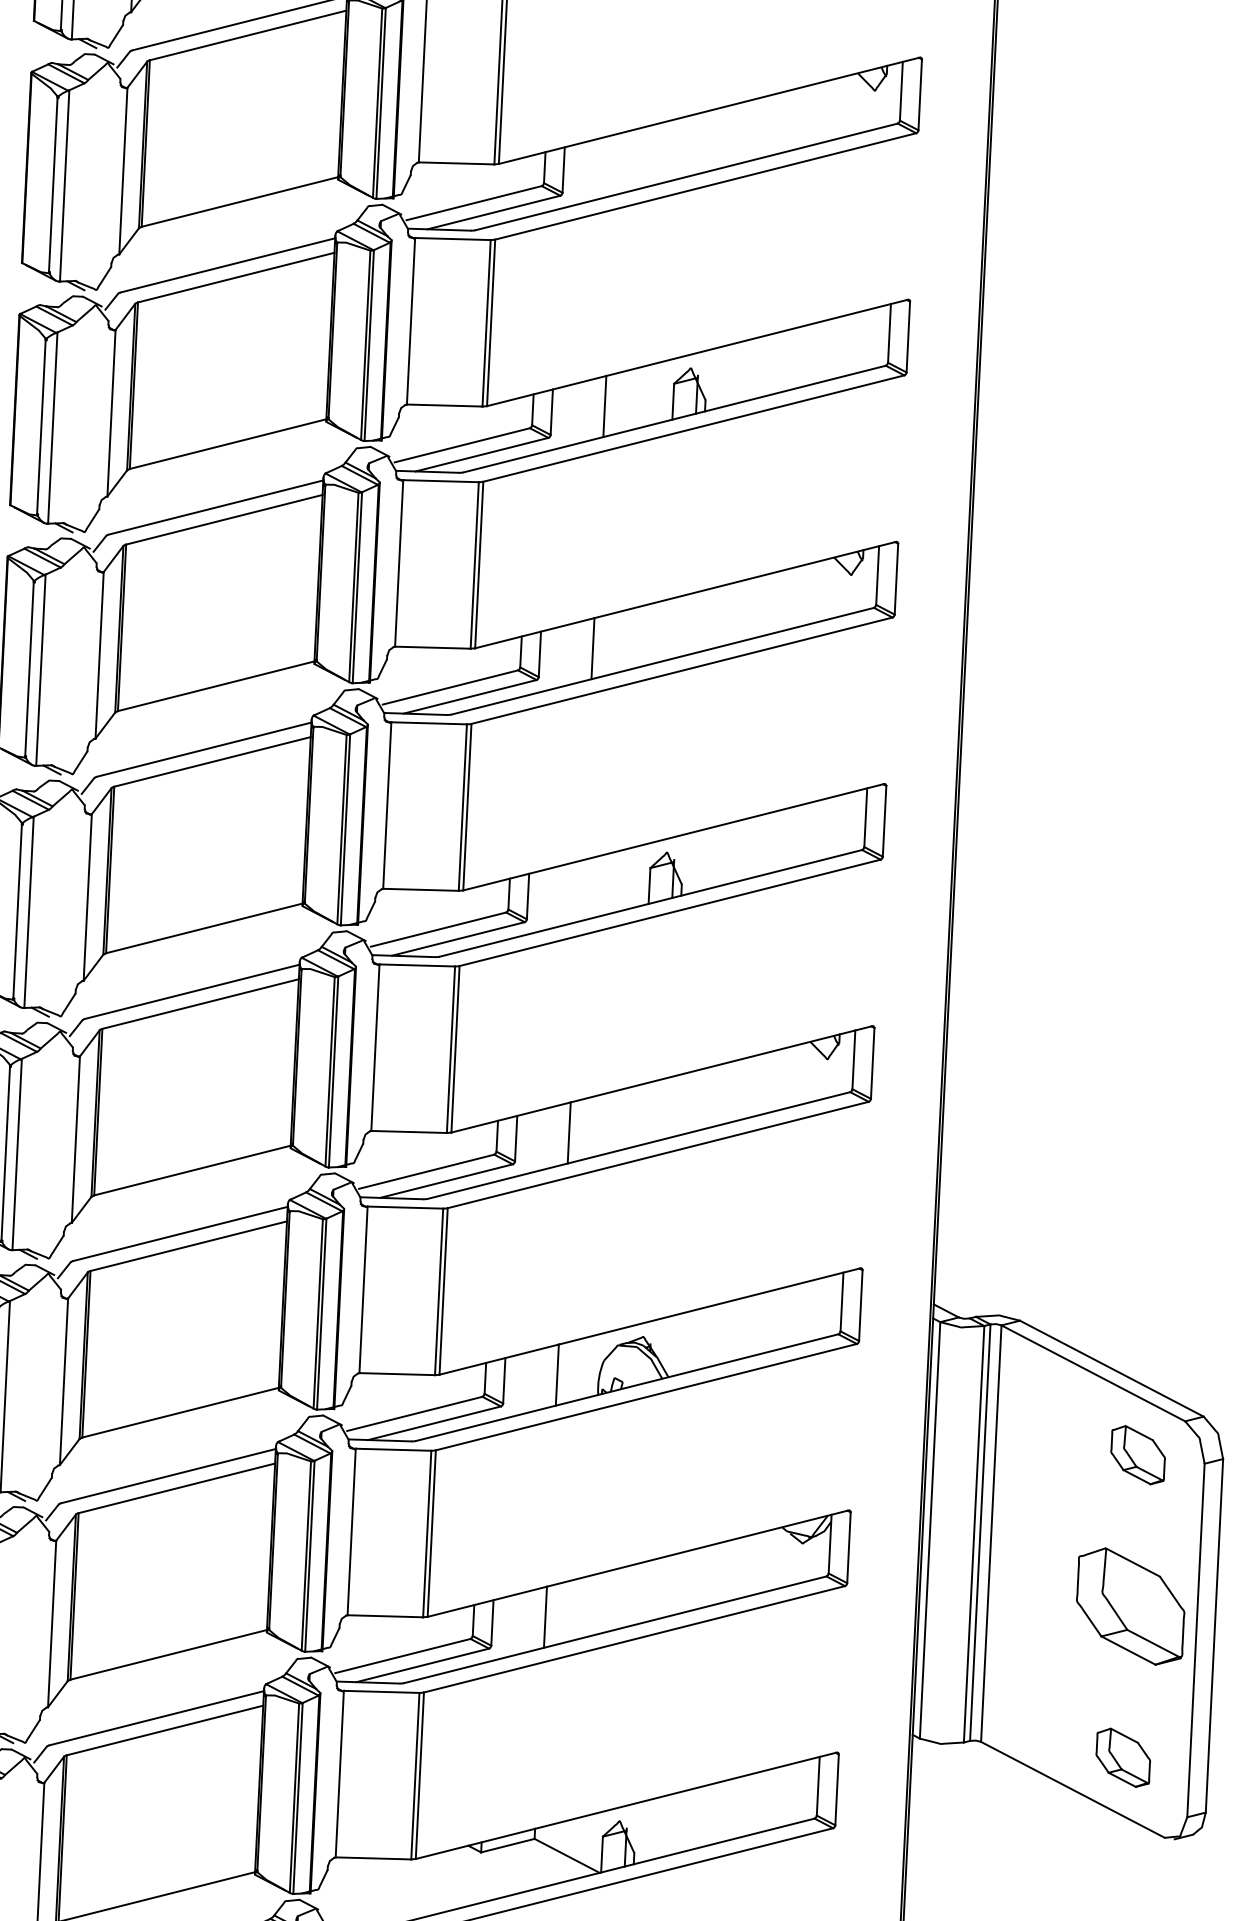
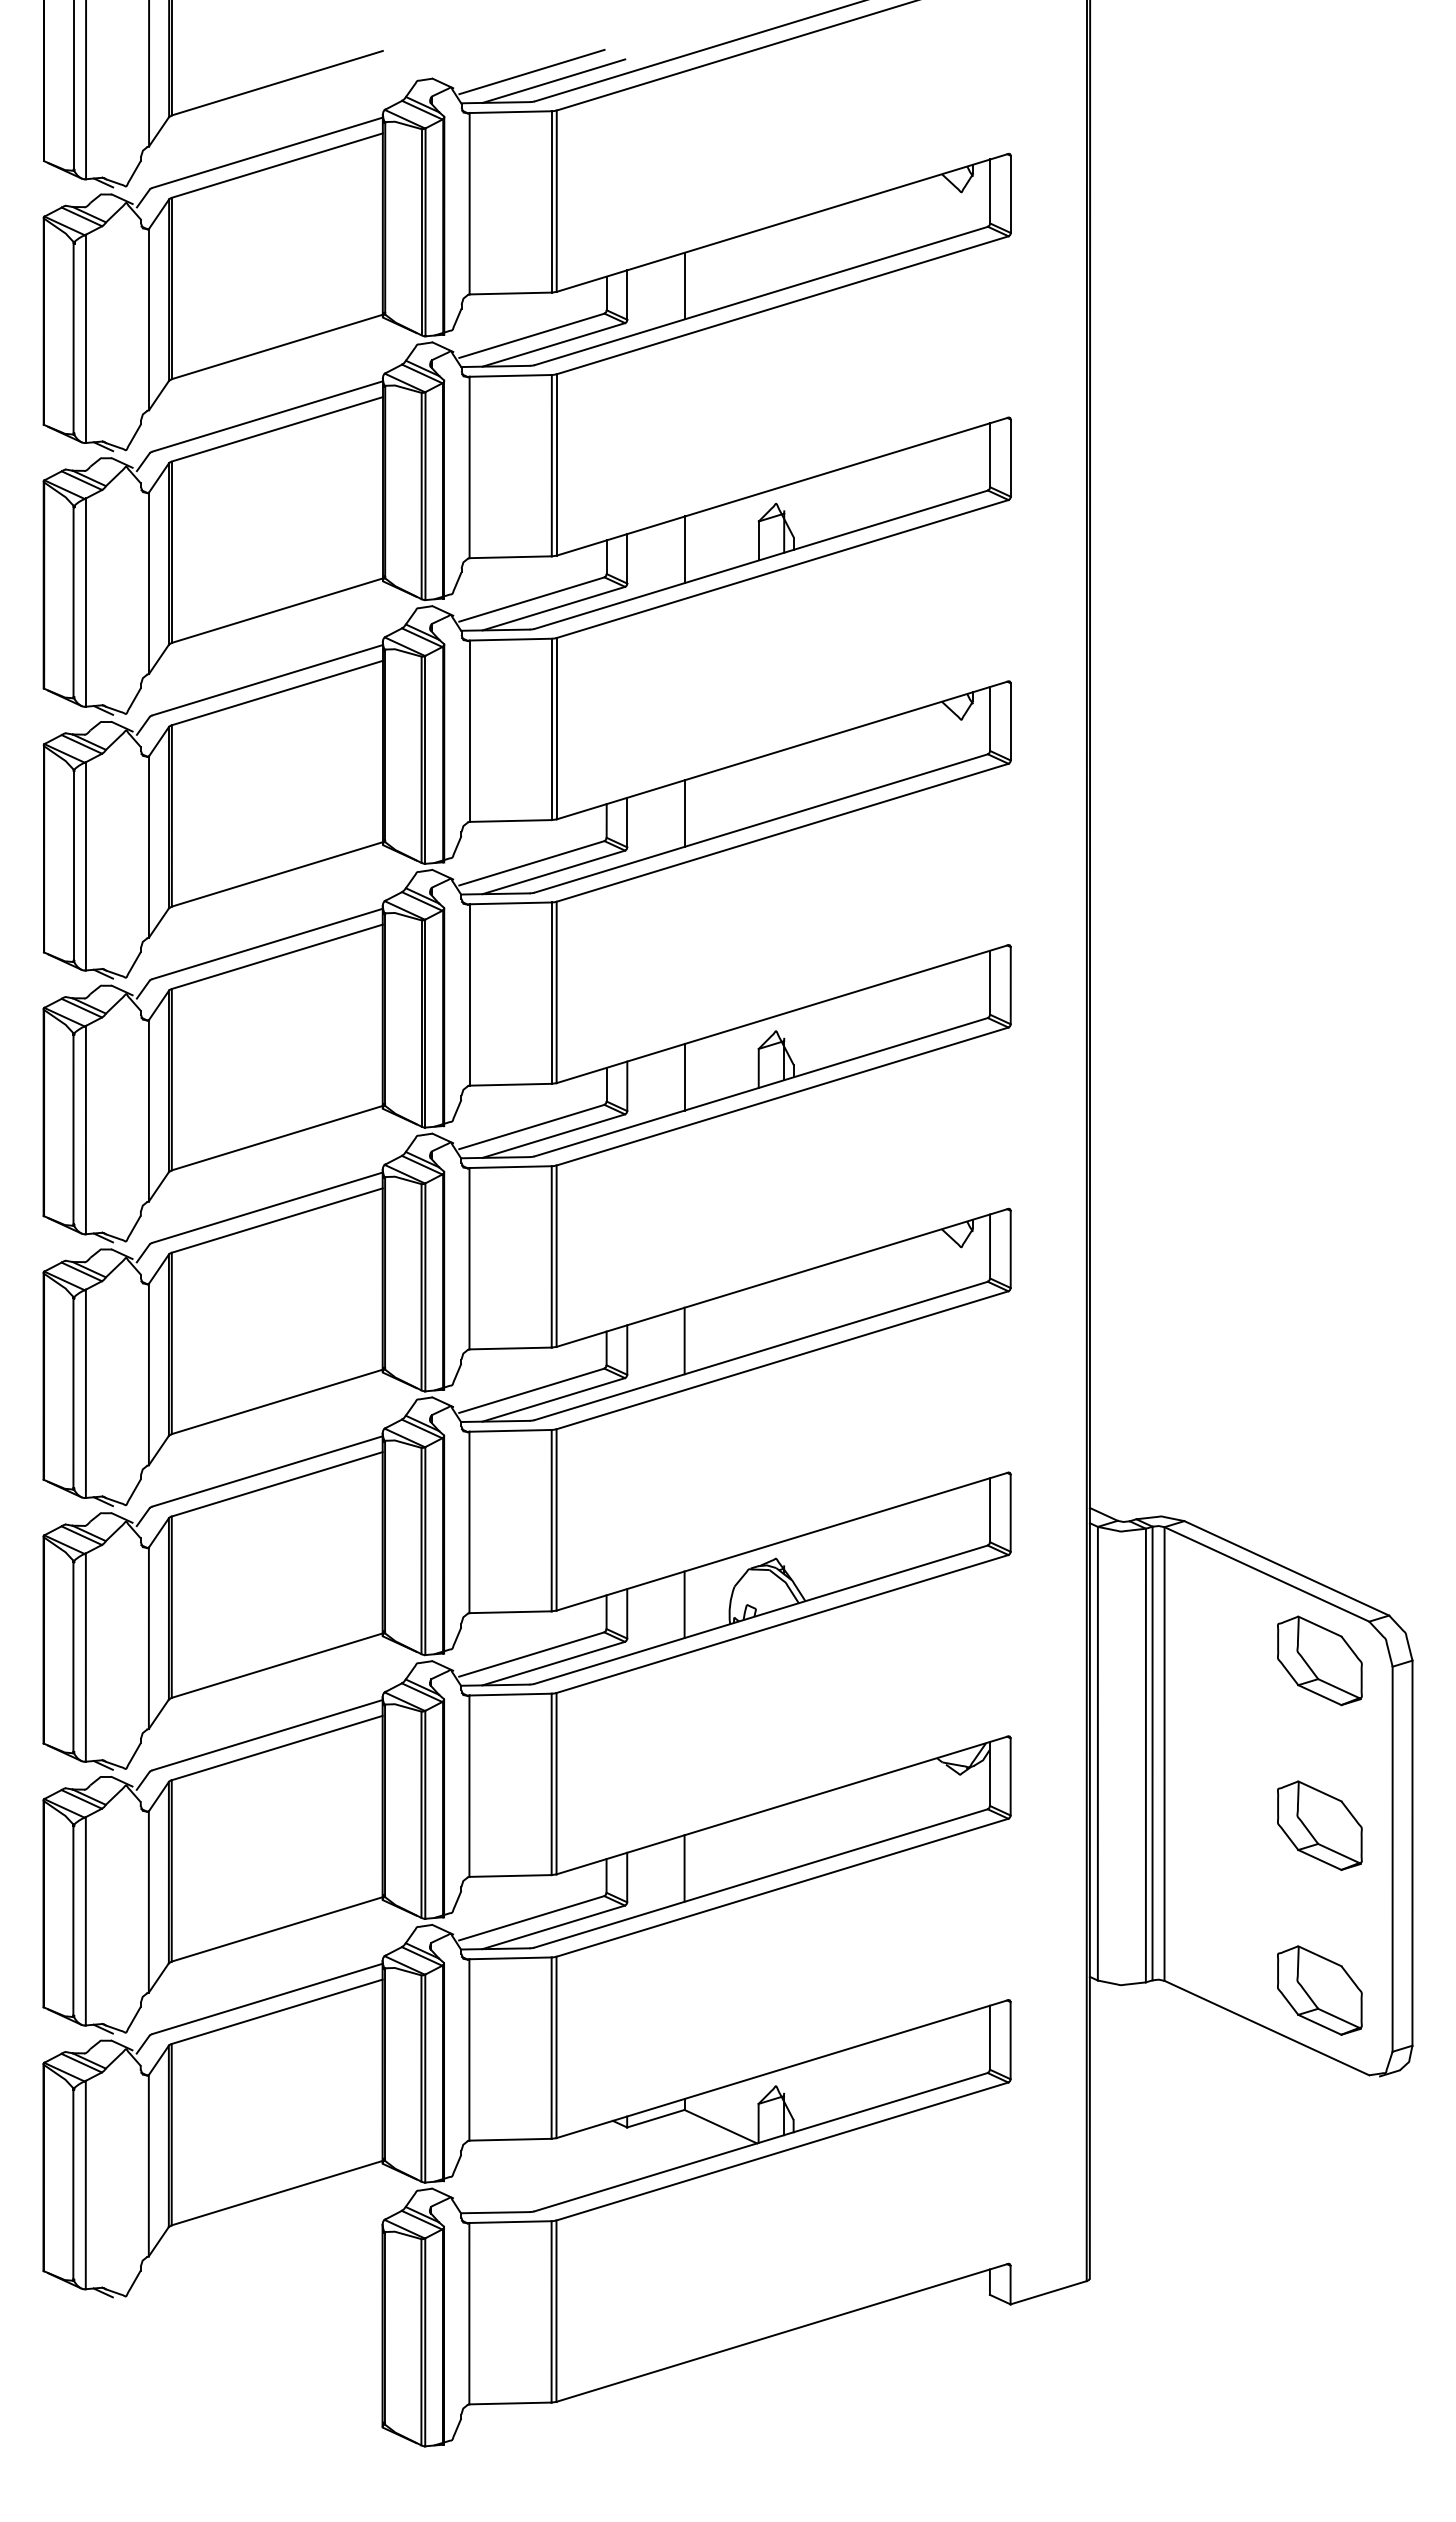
line: (616, 163) -> (684, 285), added
line: (580, 890) -> (684, 1076), added
part: (1137, 1454) -> (1319, 1660), size x1.43
part: (1130, 1606) -> (1319, 1825), size x0.71
part: (1122, 1757) -> (1319, 1990), size x1.43

